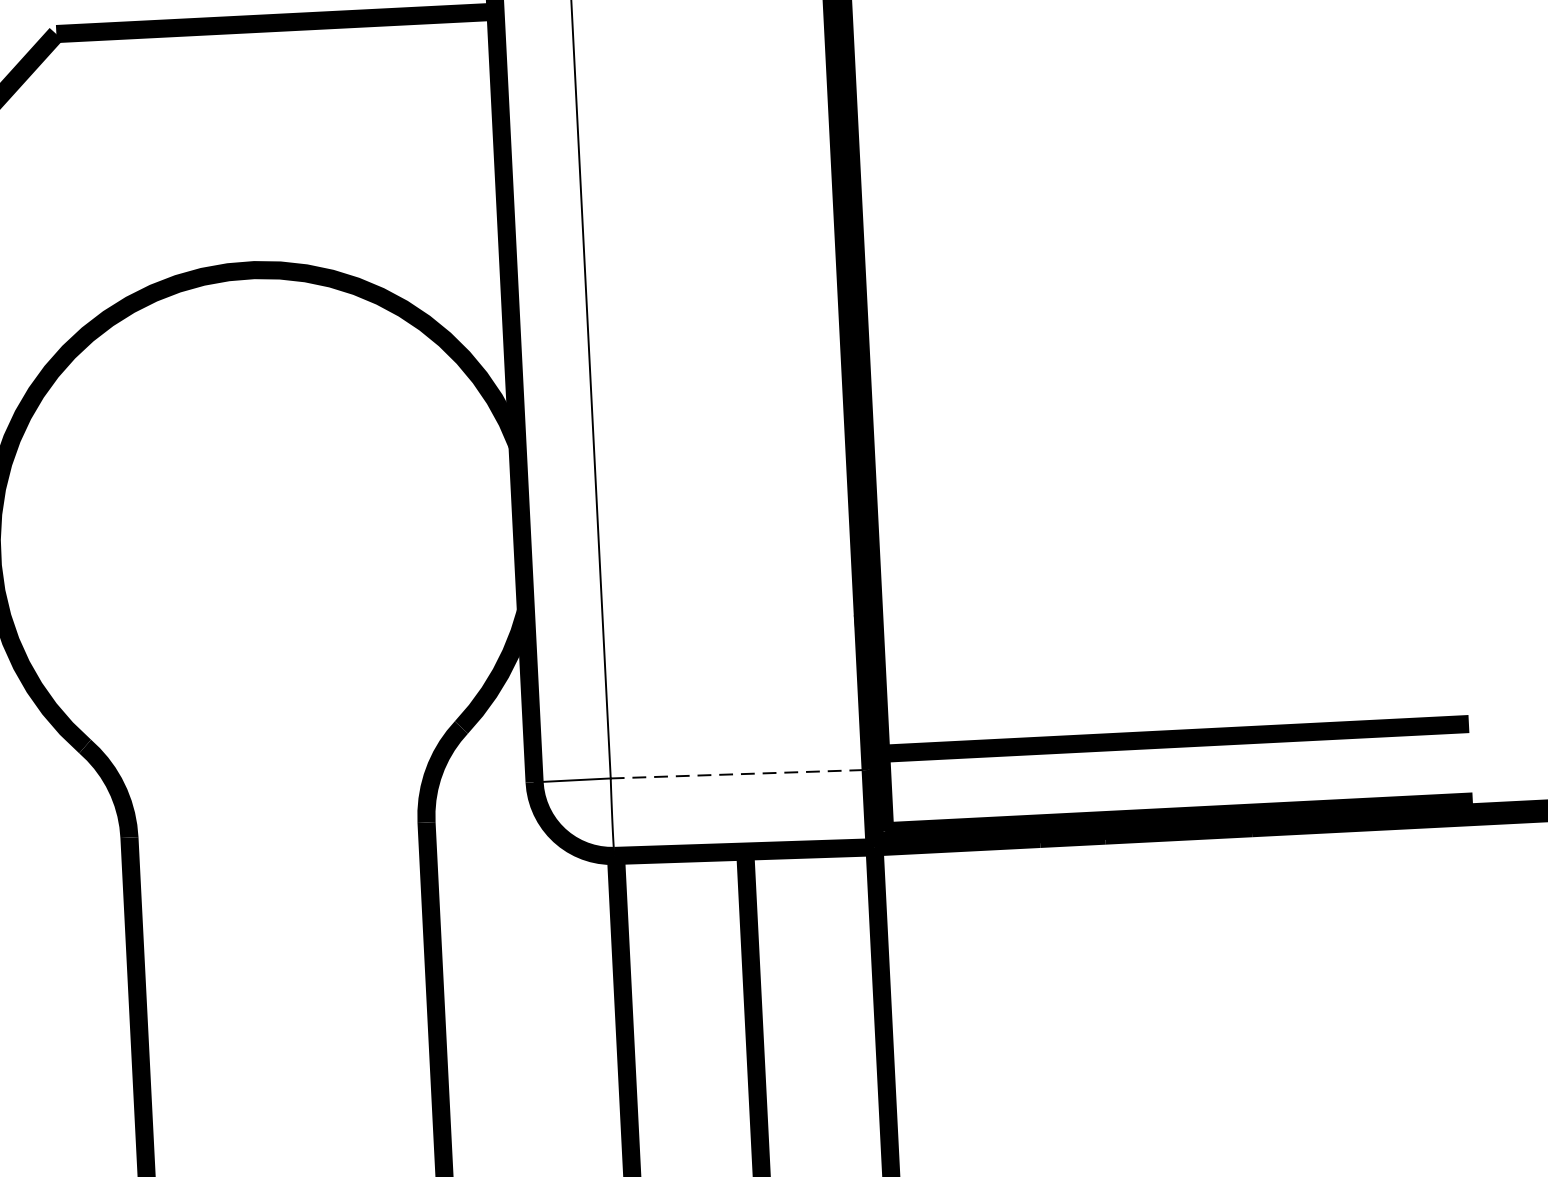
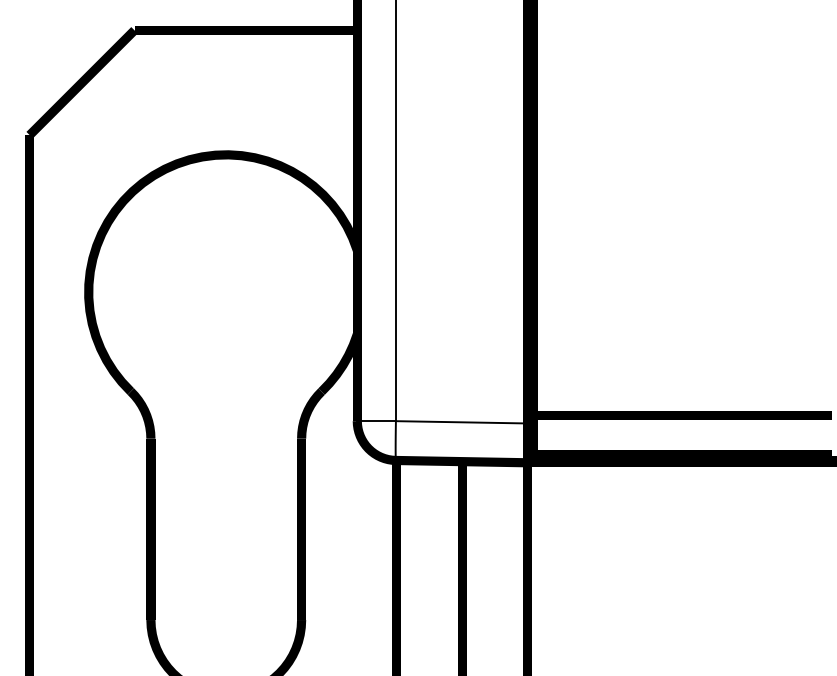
line: (740, 774) -> (461, 422), dashed -> solid

